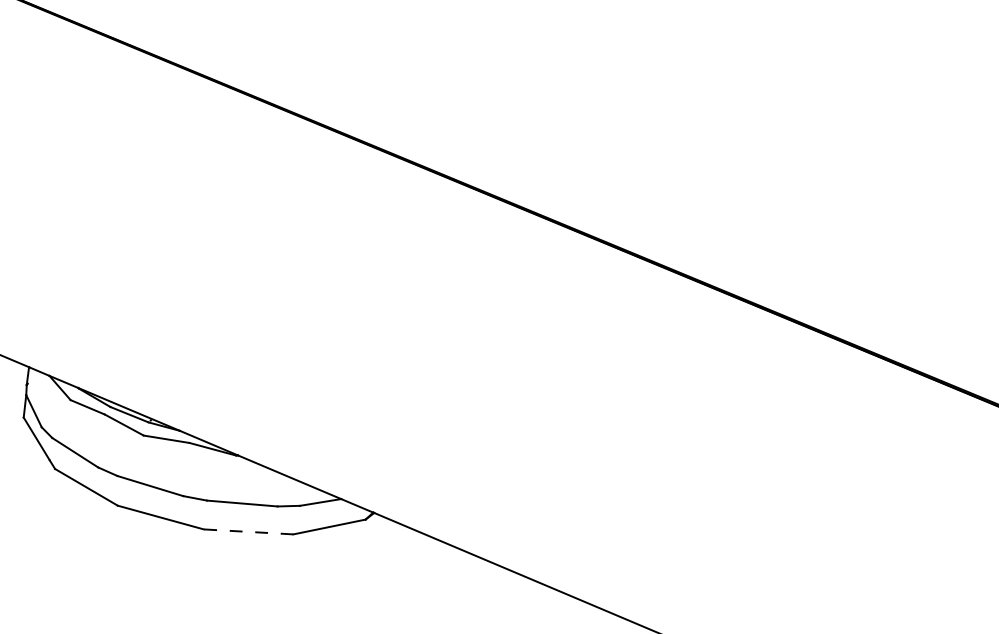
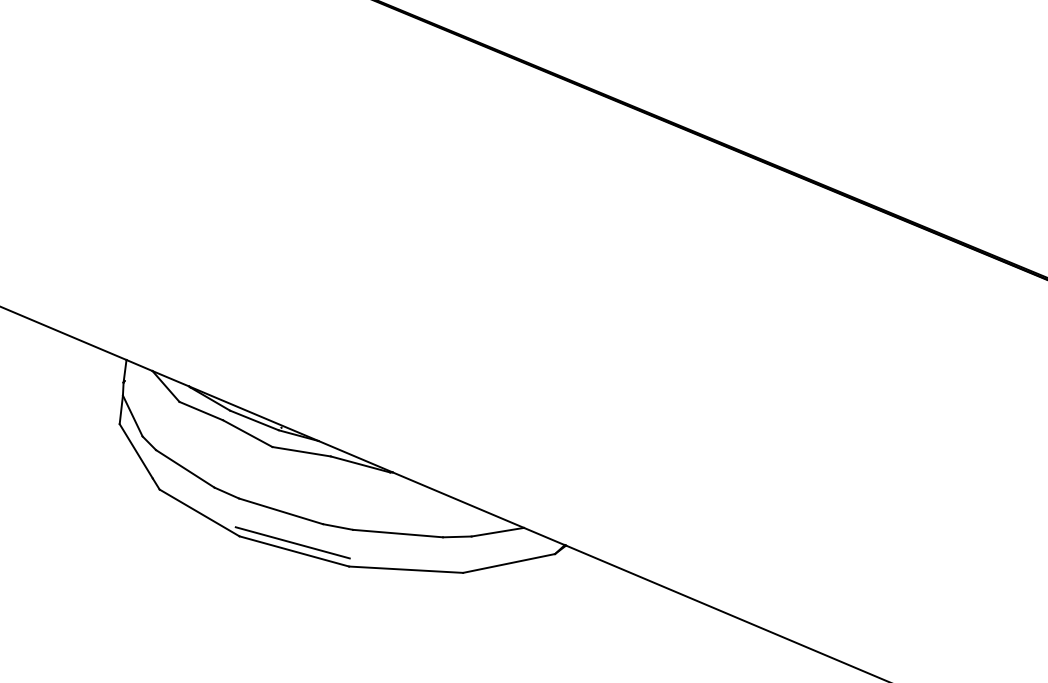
line: (159, 510) -> (292, 542), added
line: (248, 531) -> (405, 569), dashed -> solid

